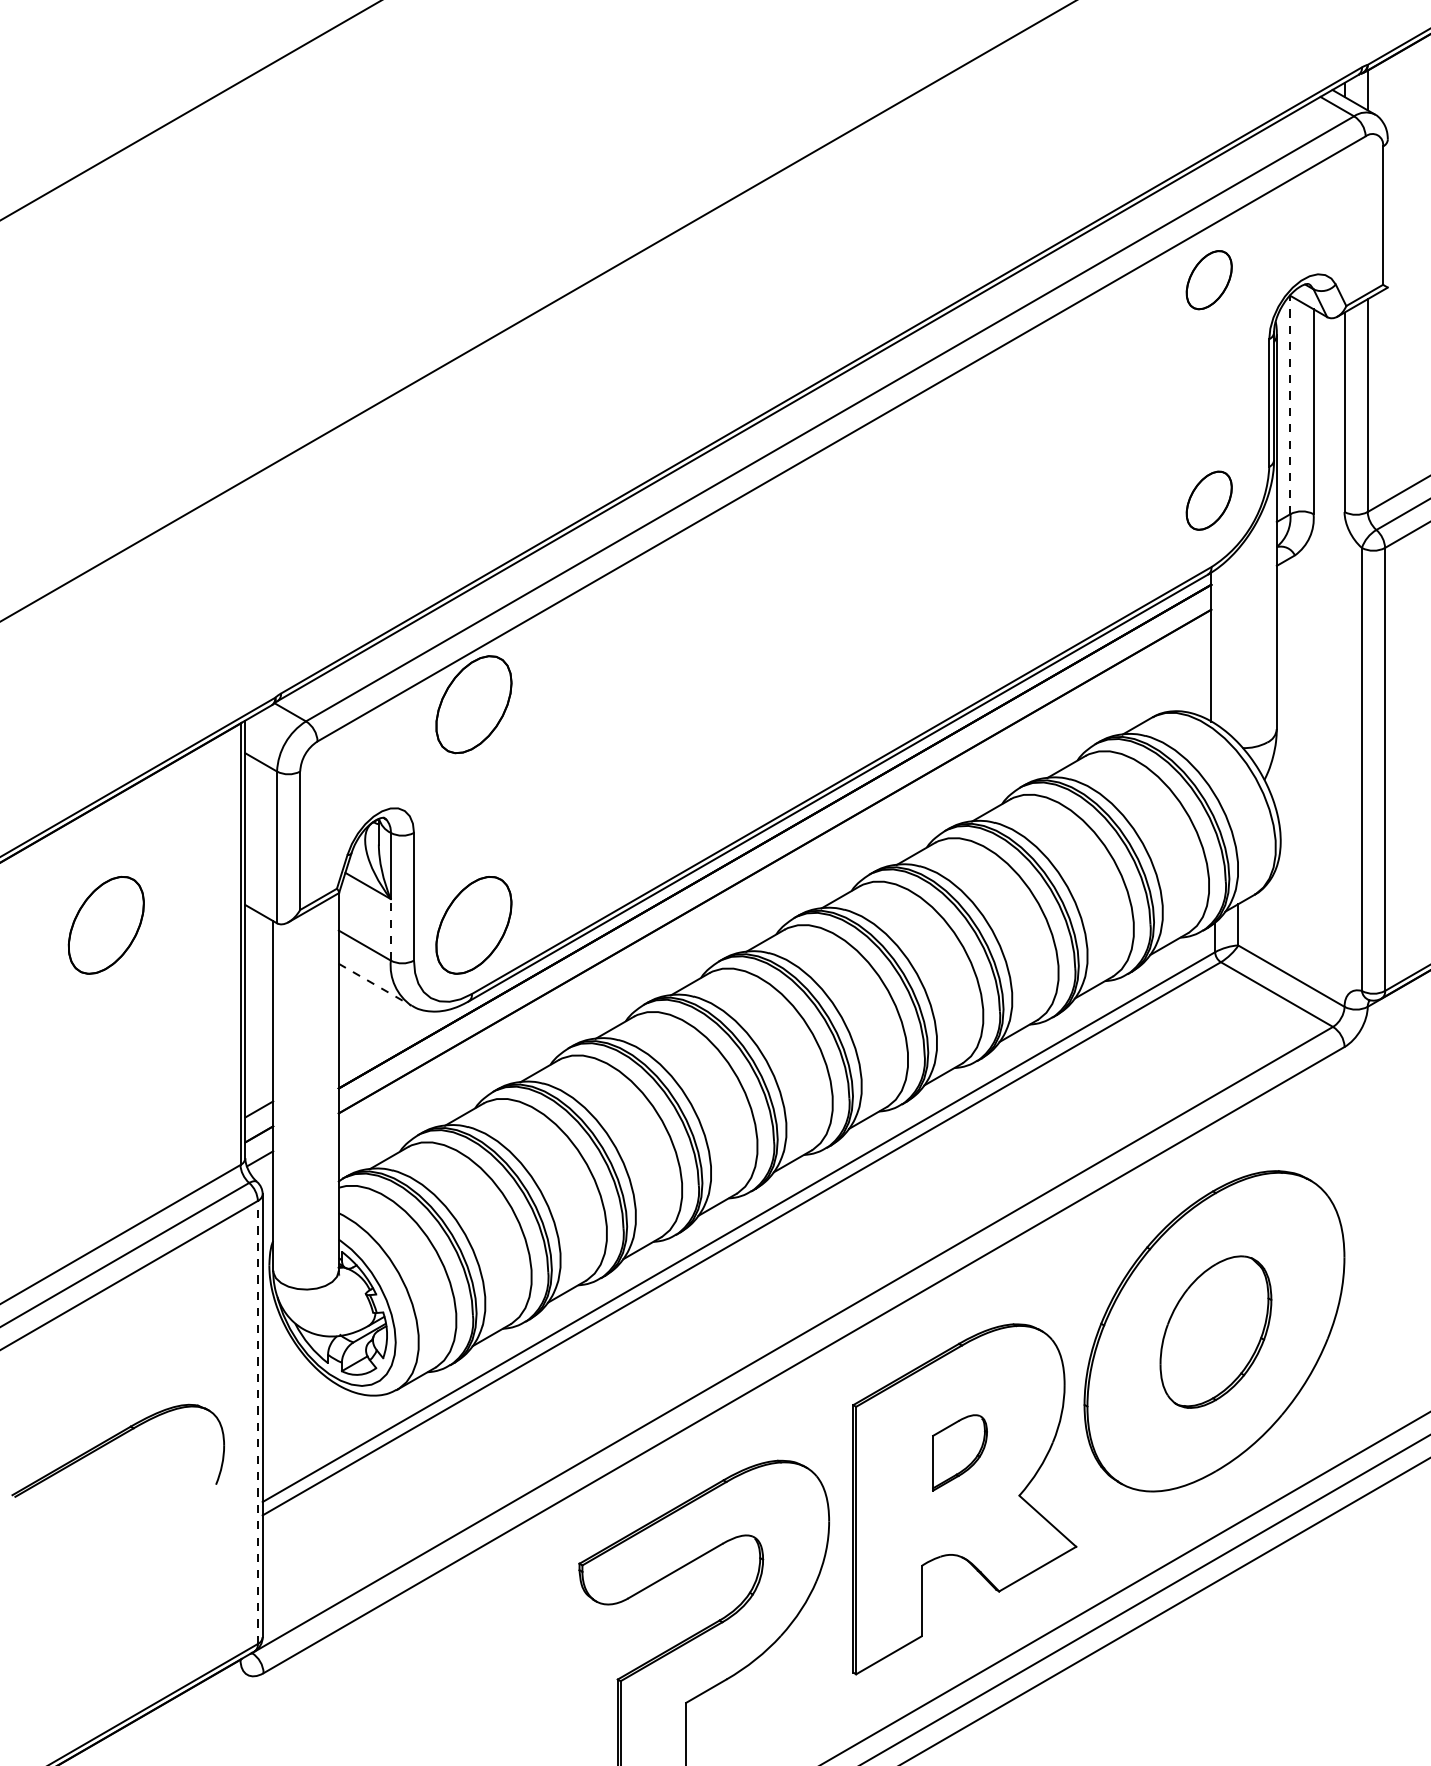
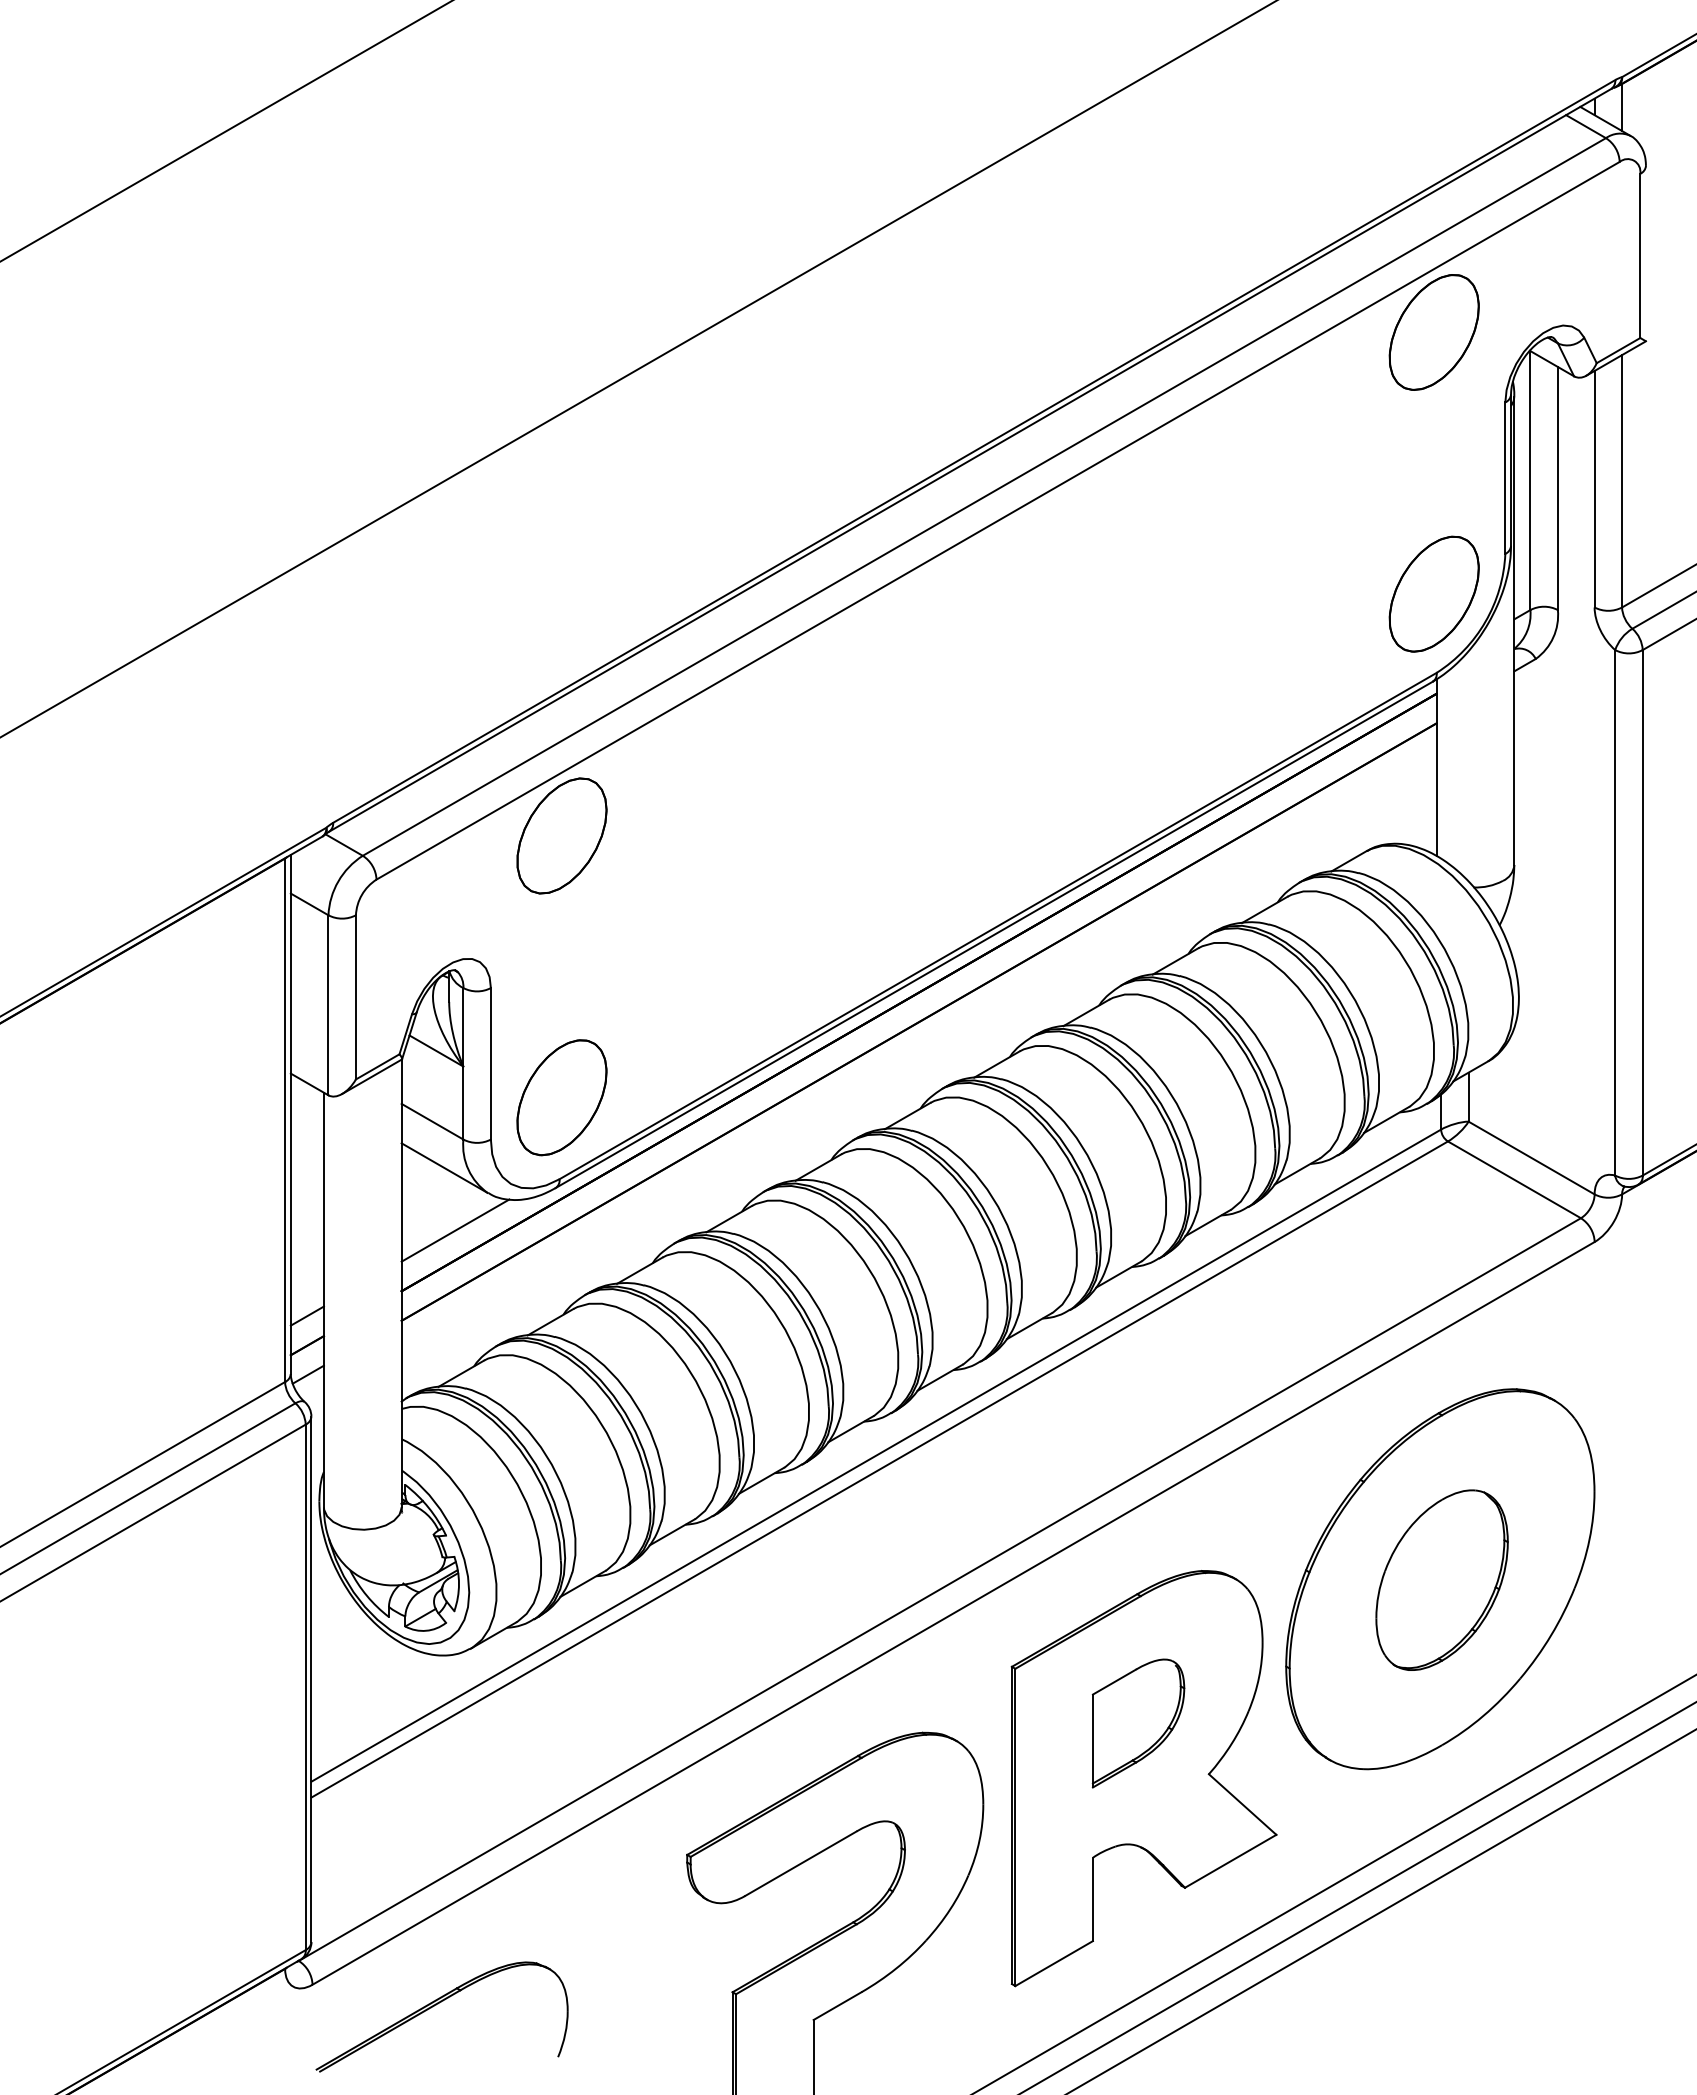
part: (1208, 280) -> (1433, 332), size x1.67
line: (1290, 404) -> (1530, 480), dashed -> solid
part: (1208, 500) -> (1433, 593), size x1.67
part: (105, 925) -> (125, 1097), removed
line: (390, 929) -> (463, 1102), dashed -> solid
line: (374, 985) -> (444, 1168), dashed -> solid
line: (384, 1037) -> (455, 1230), added
line: (257, 1422) -> (305, 1687), dashed -> solid
part: (113, 1441) -> (436, 2005), moved
part: (959, 1452) -> (1138, 1723), size x1.43

